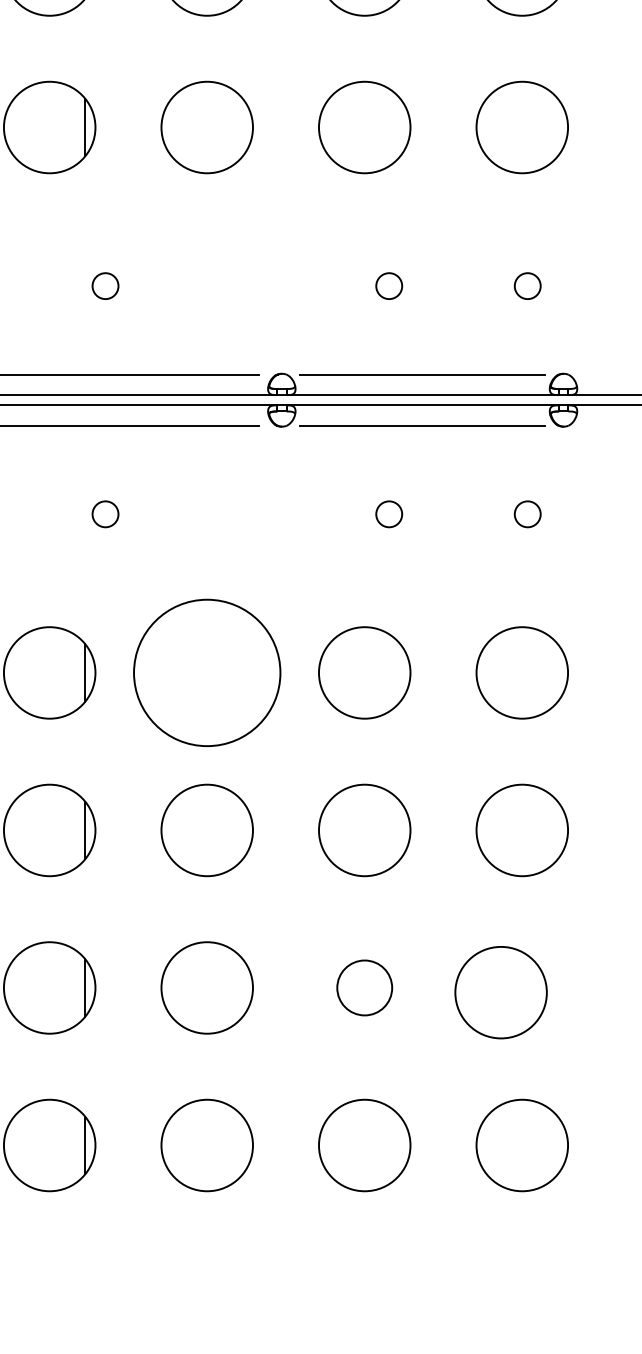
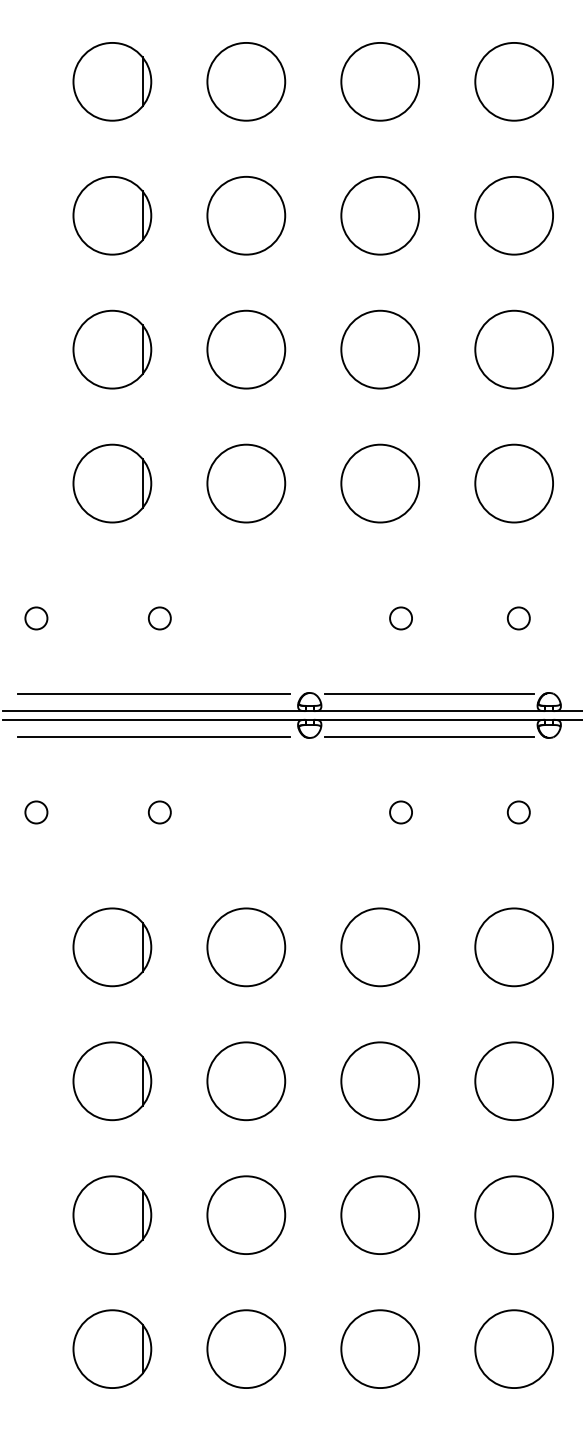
circle: (207, 673) -> (246, 947), size x0.62
circle: (365, 988) -> (380, 1215), size x1.67
circle: (500, 991) -> (513, 1214), moved

